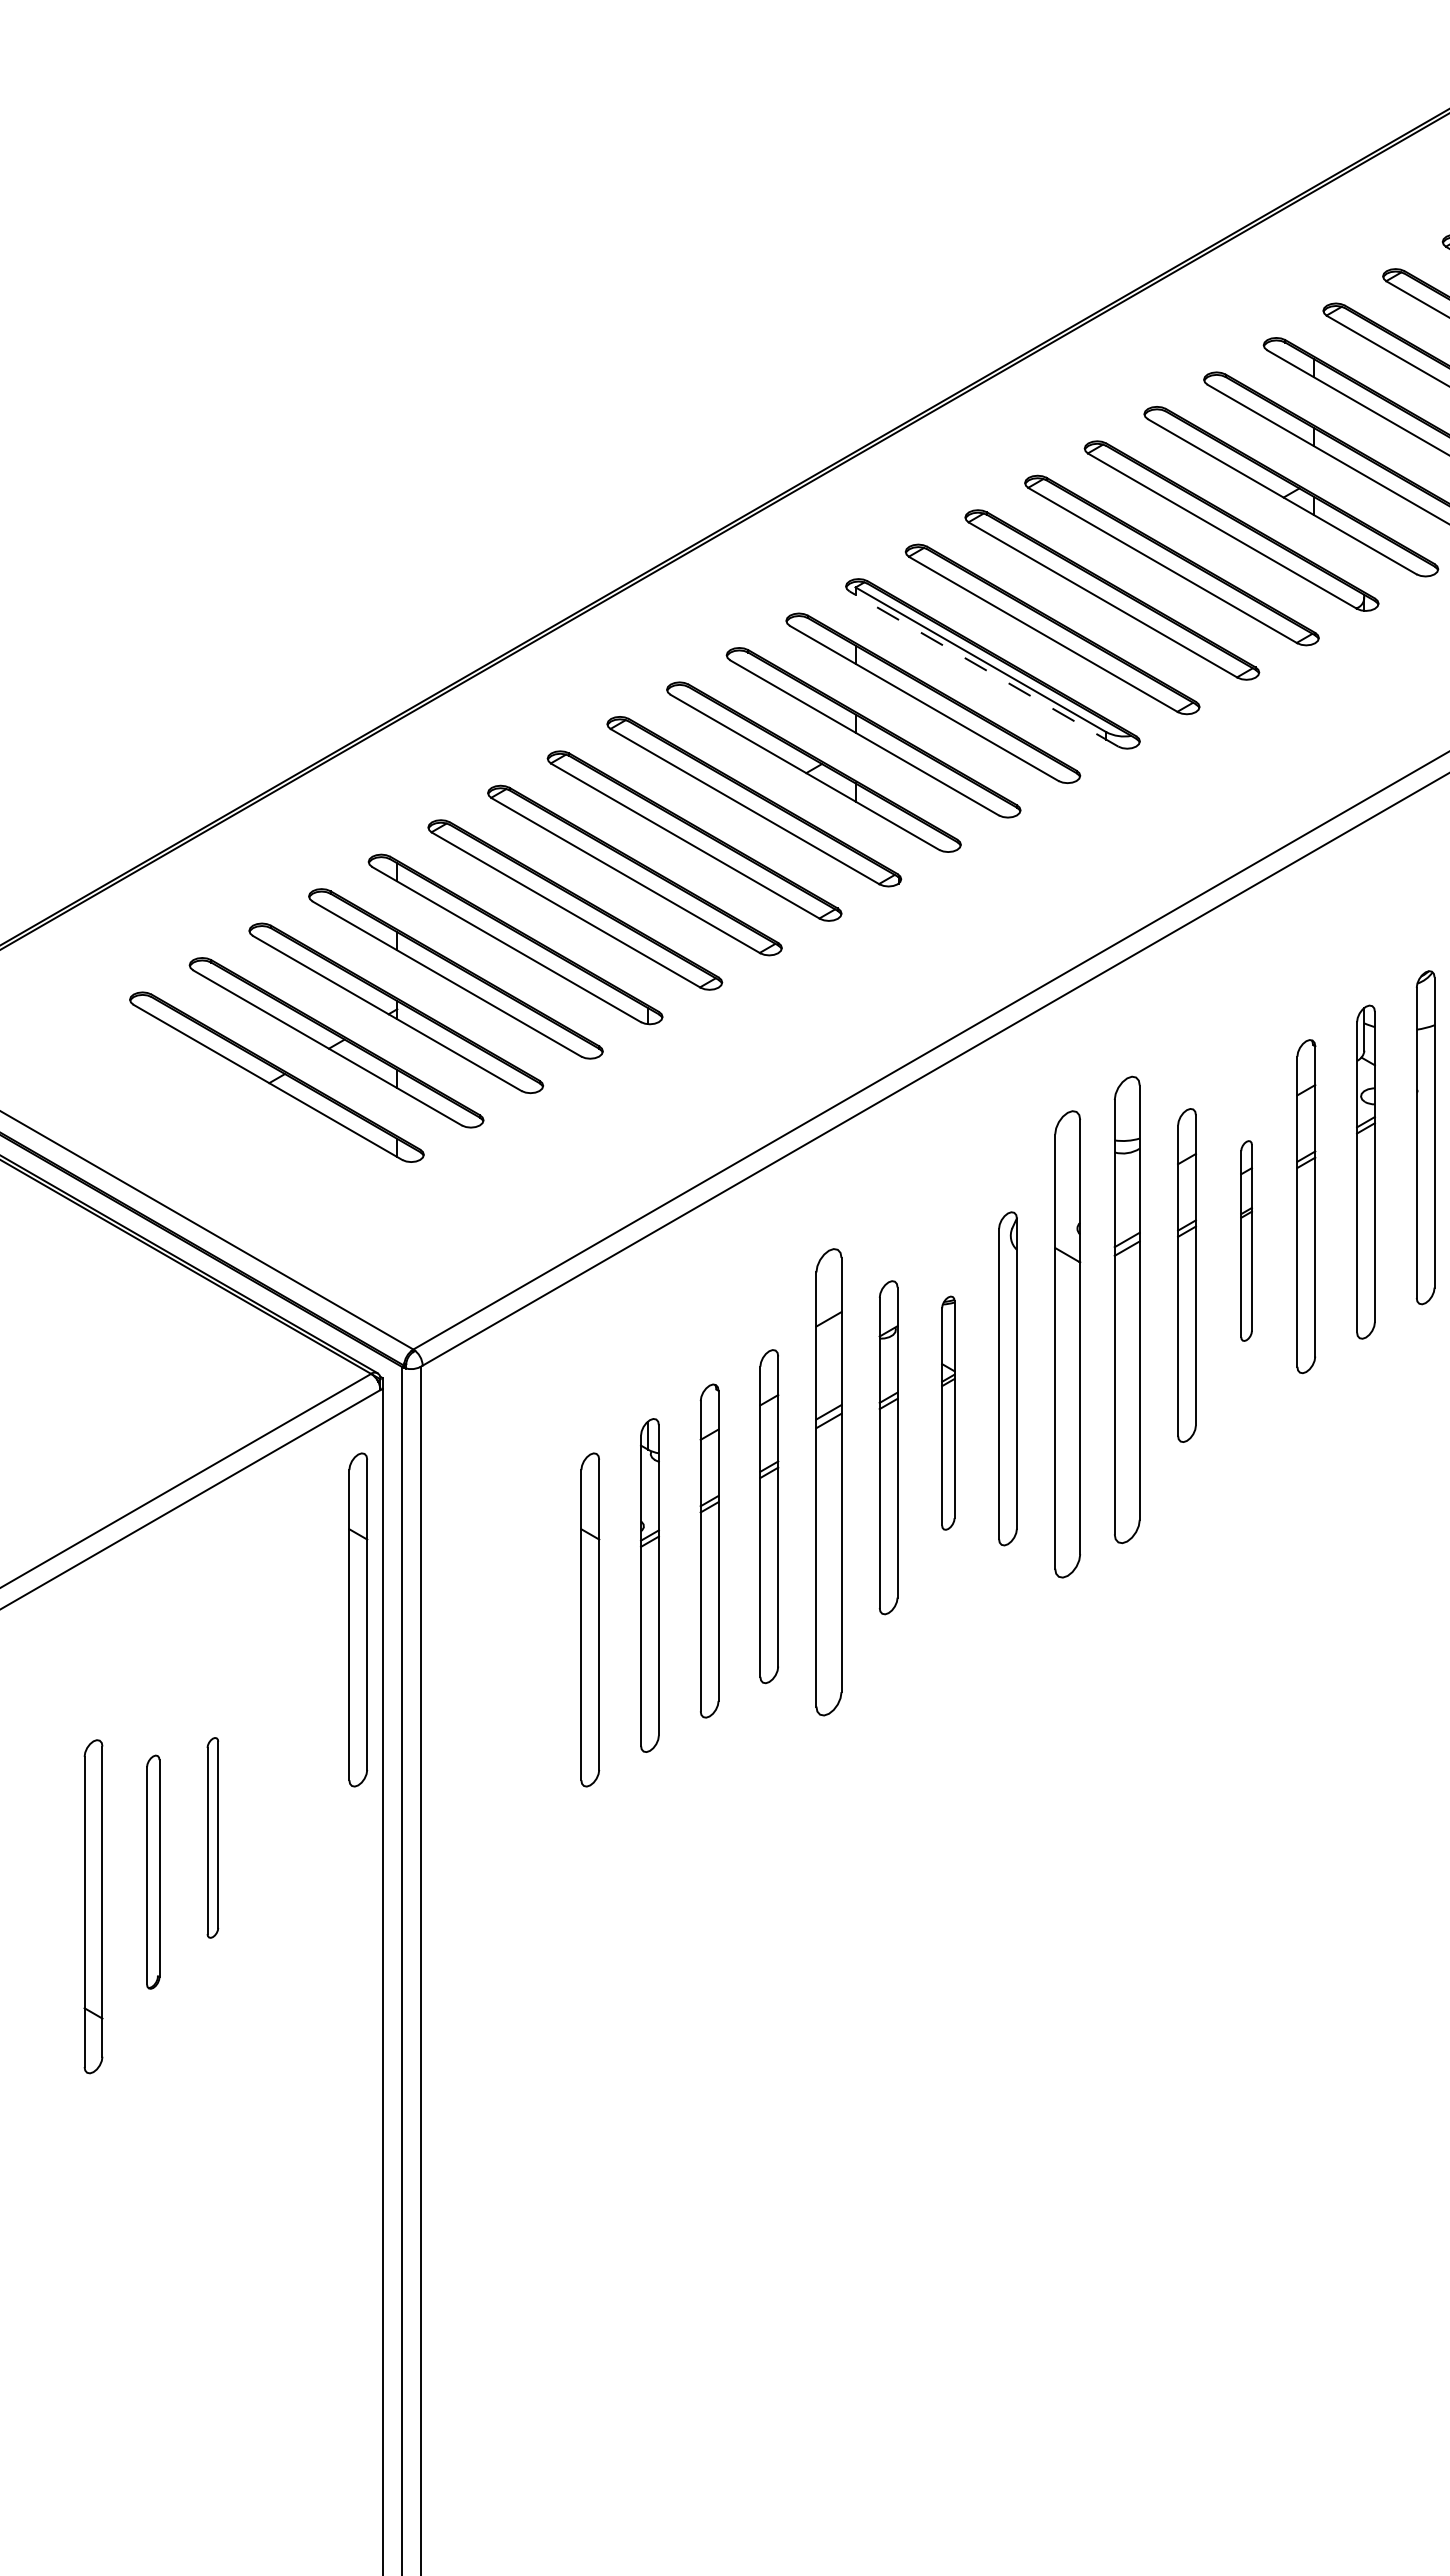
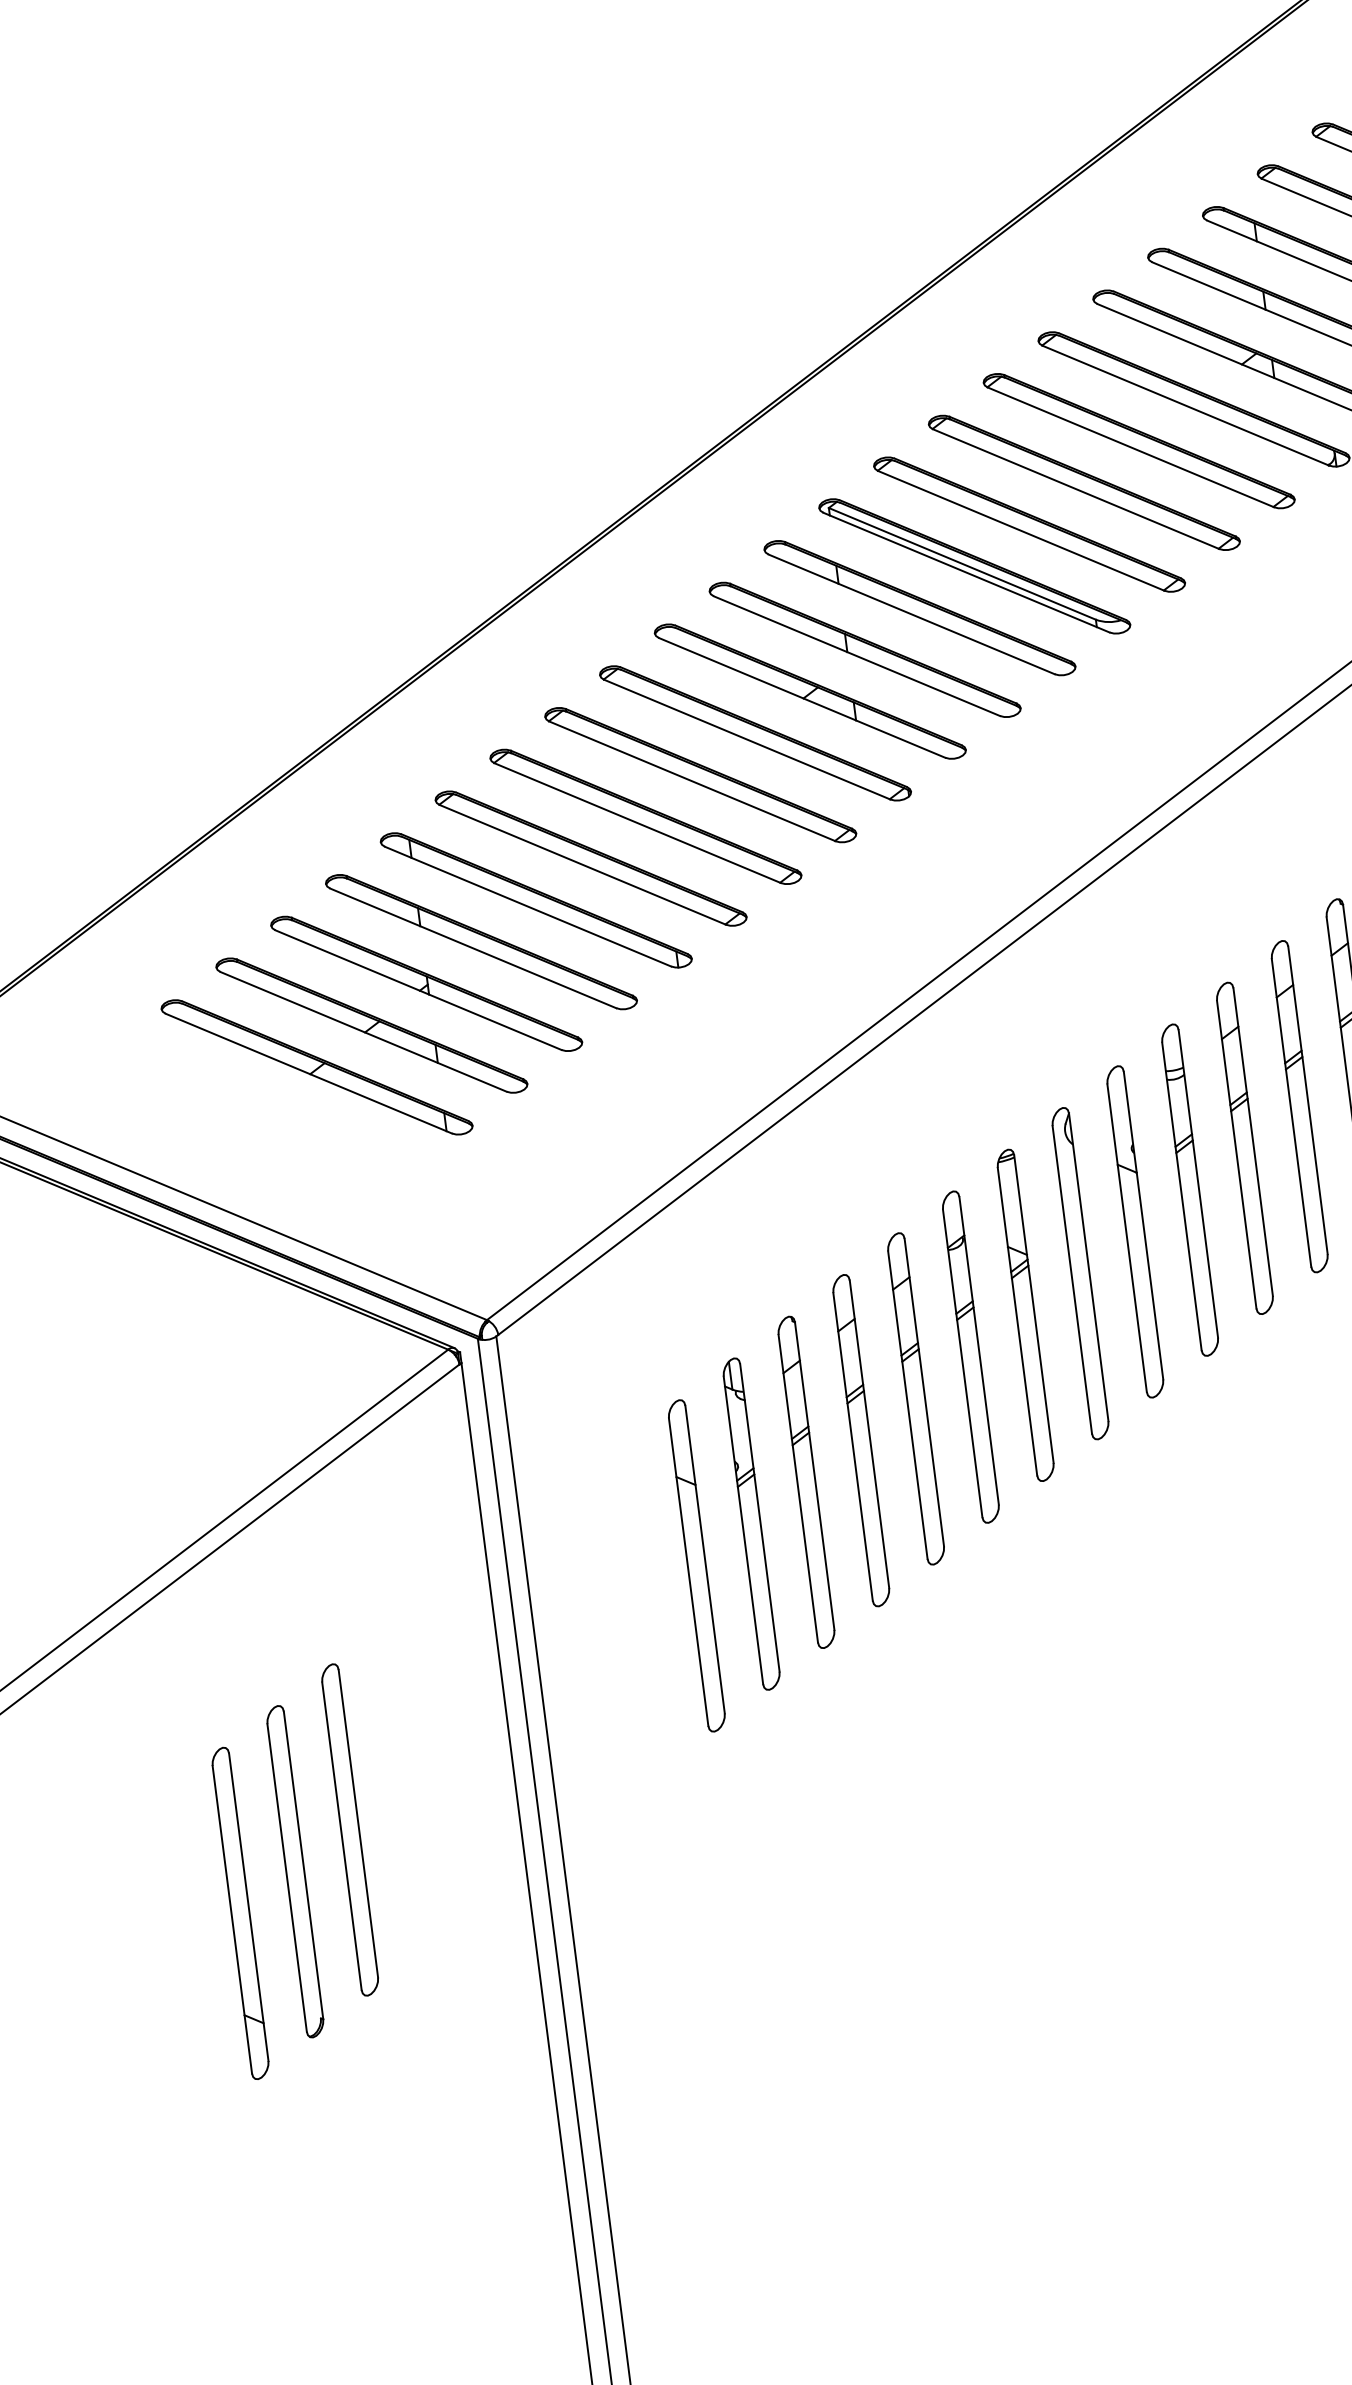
line: (983, 668) -> (965, 572), dashed -> solid
part: (1246, 1240) -> (1299, 1106), size x1.67
part: (1127, 1309) -> (1190, 1189), size x0.71
part: (1067, 1344) -> (1135, 1232), size x0.71
part: (948, 1412) -> (1025, 1314), size x1.43
part: (828, 1481) -> (915, 1398), size x0.71
part: (358, 1619) -> (466, 1594), removed
part: (212, 1837) -> (349, 1829), size x1.67
part: (153, 1871) -> (295, 1870), size x1.43

